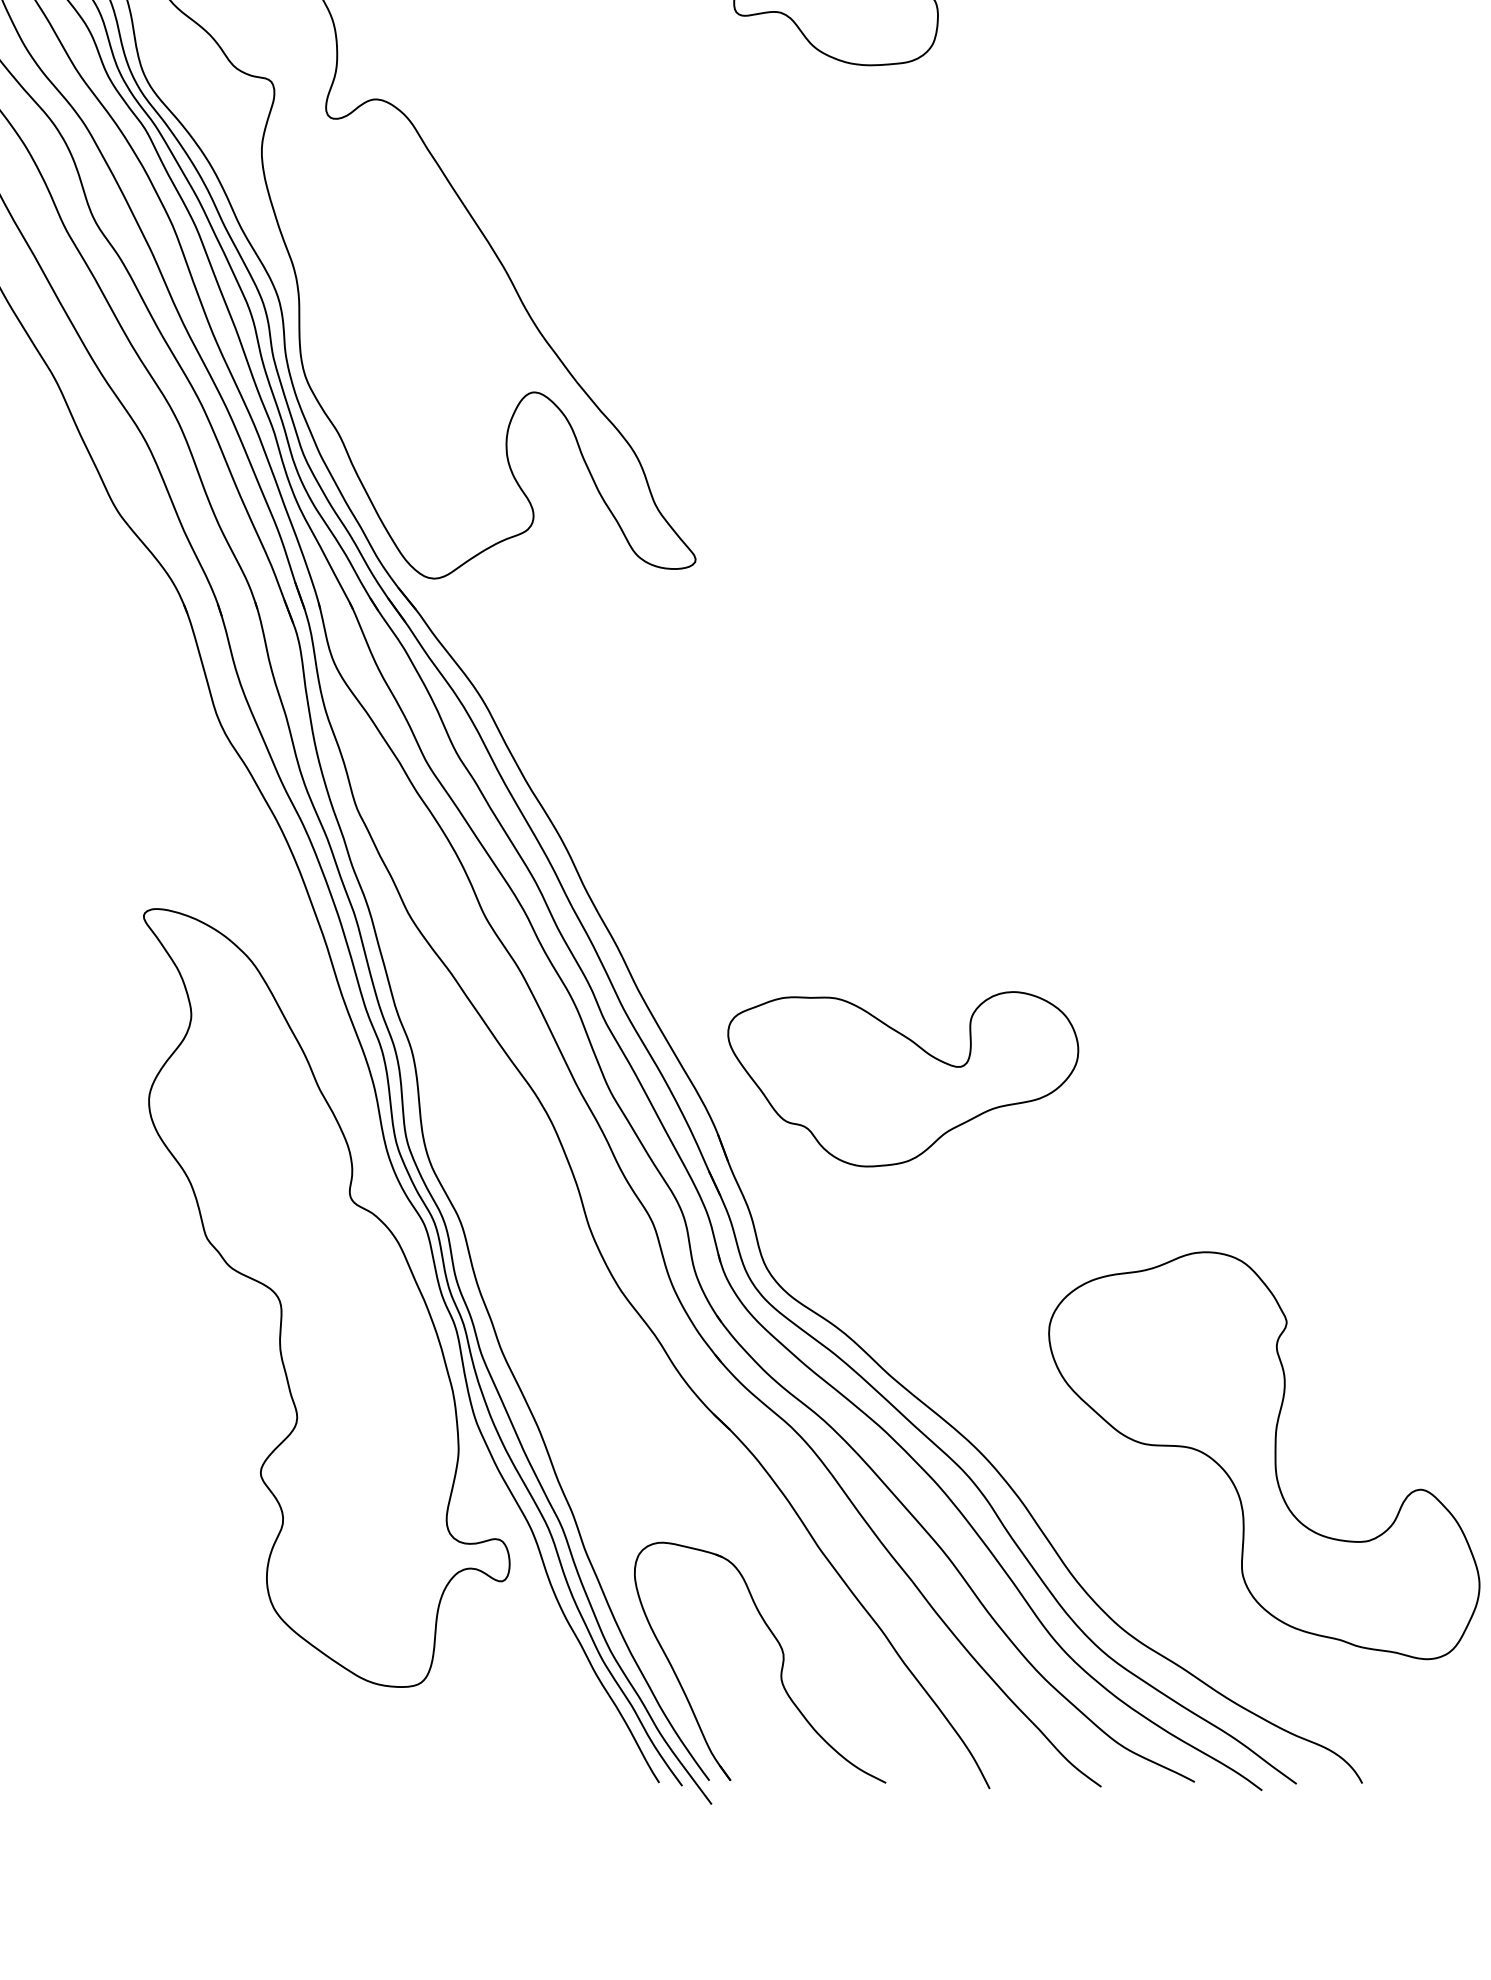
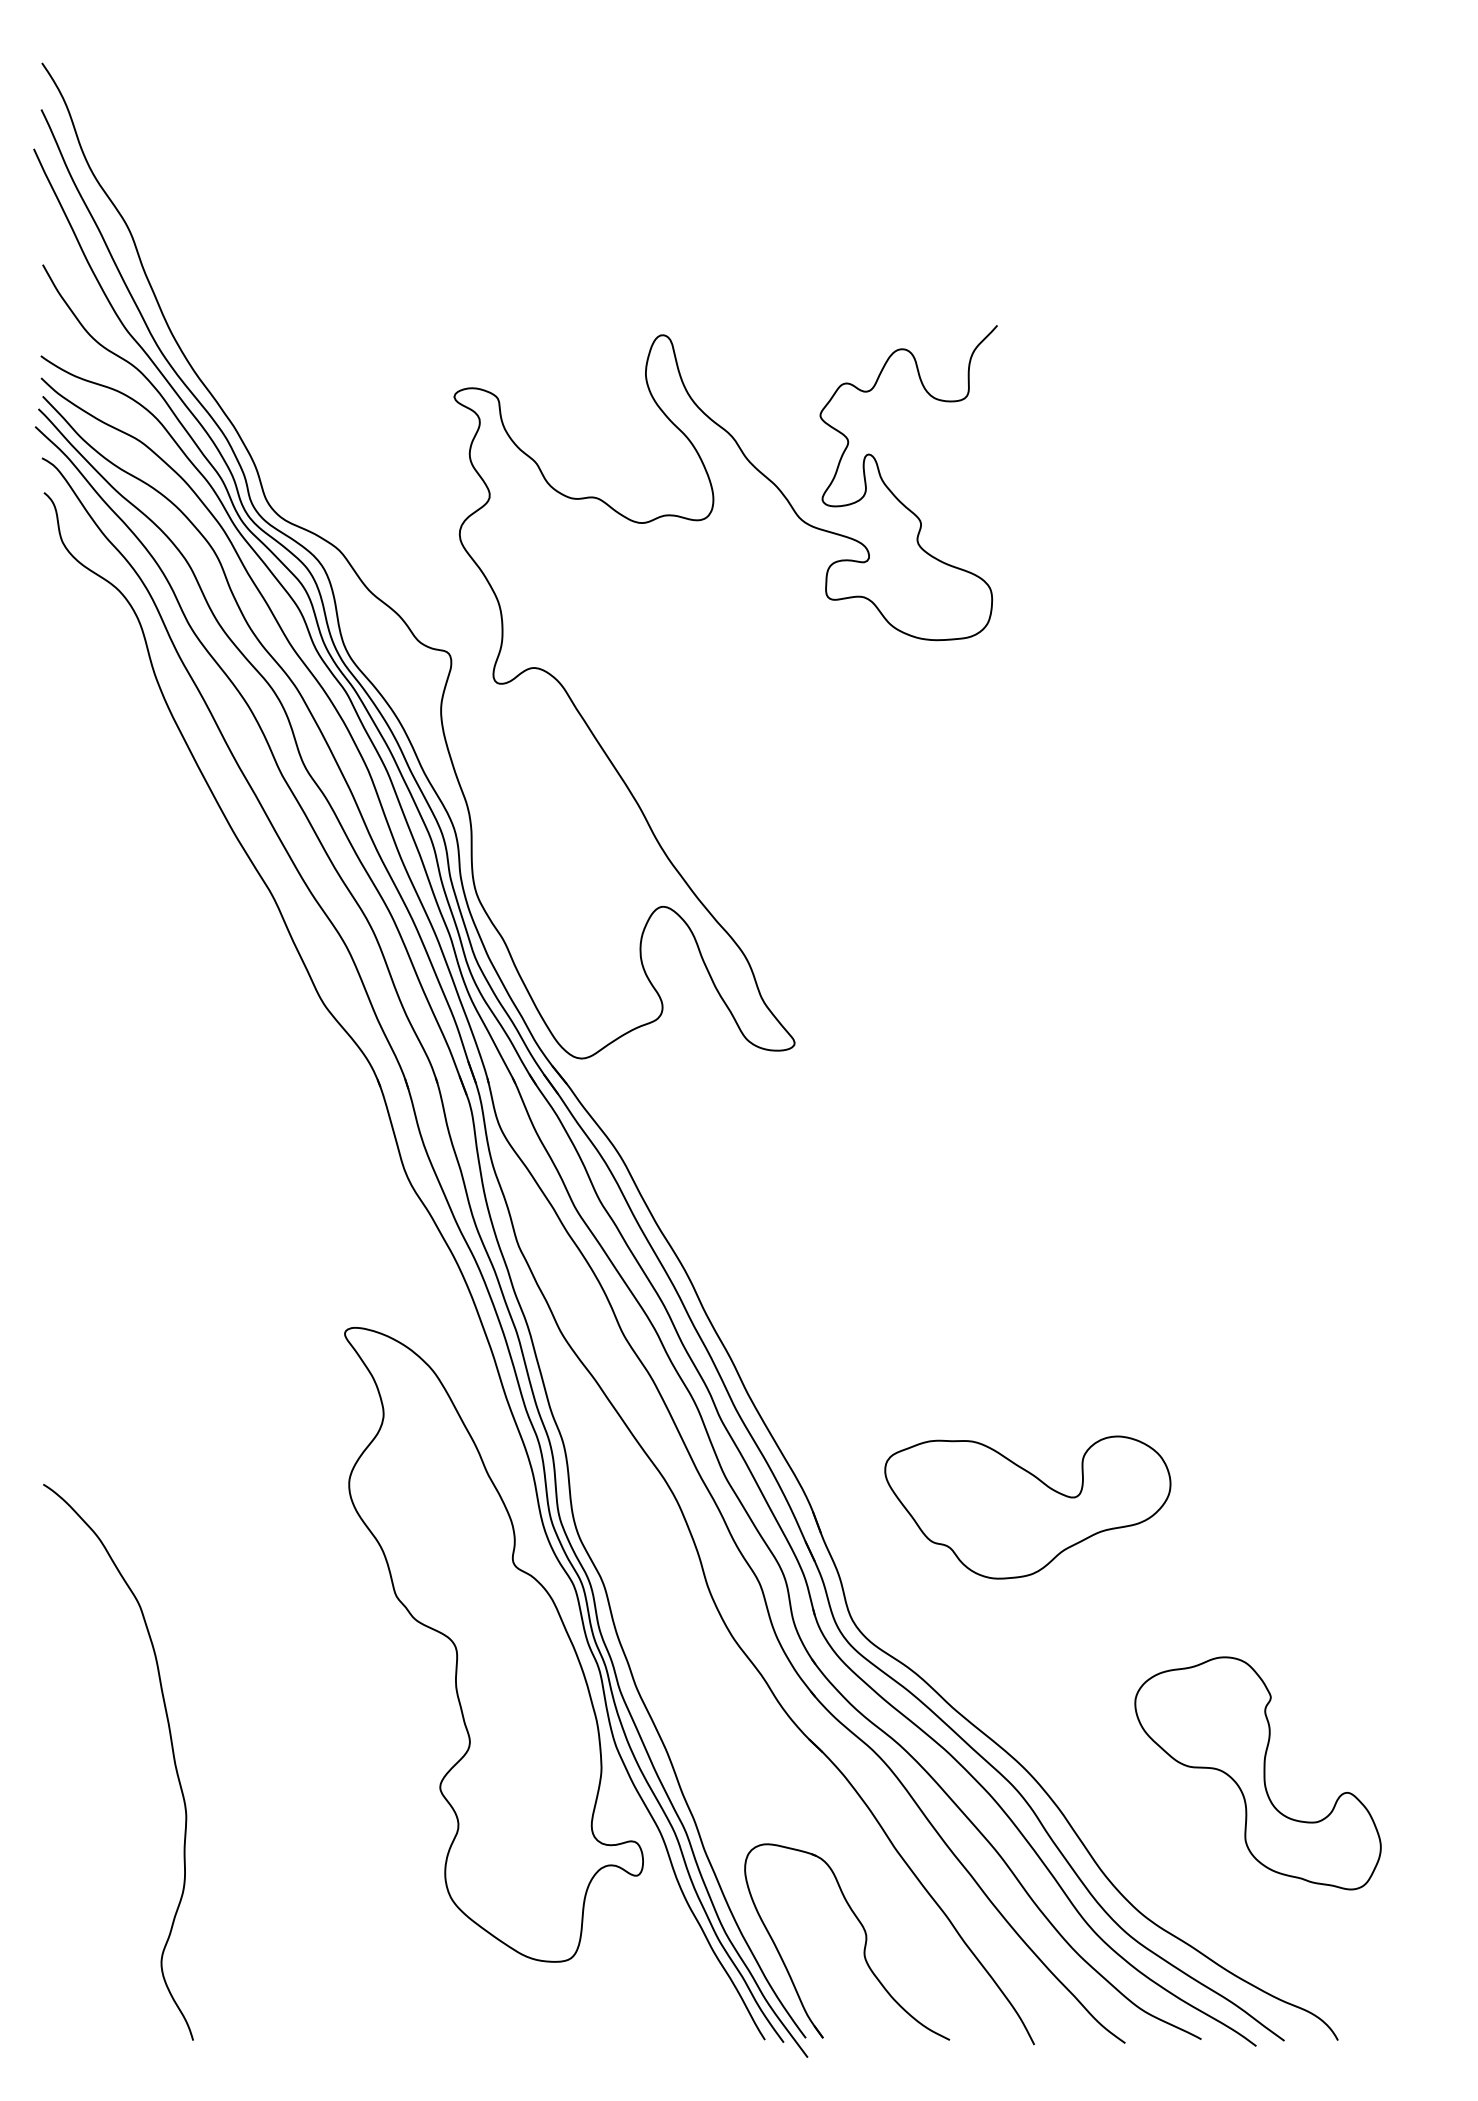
part: (902, 1079) -> (1027, 1507), moved
part: (1263, 1455) -> (1257, 1773), size x0.7

